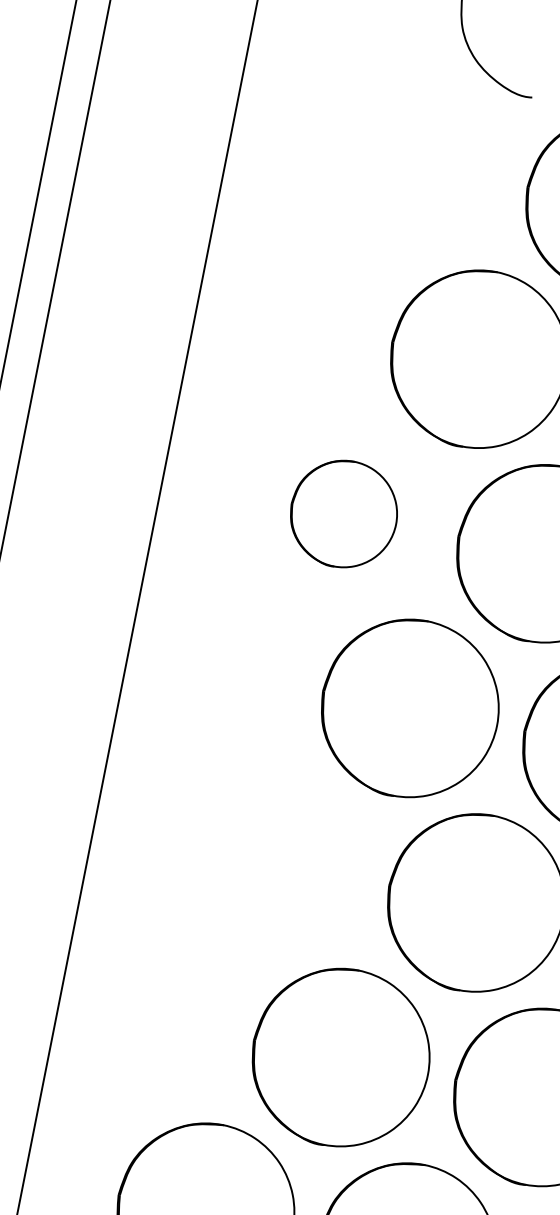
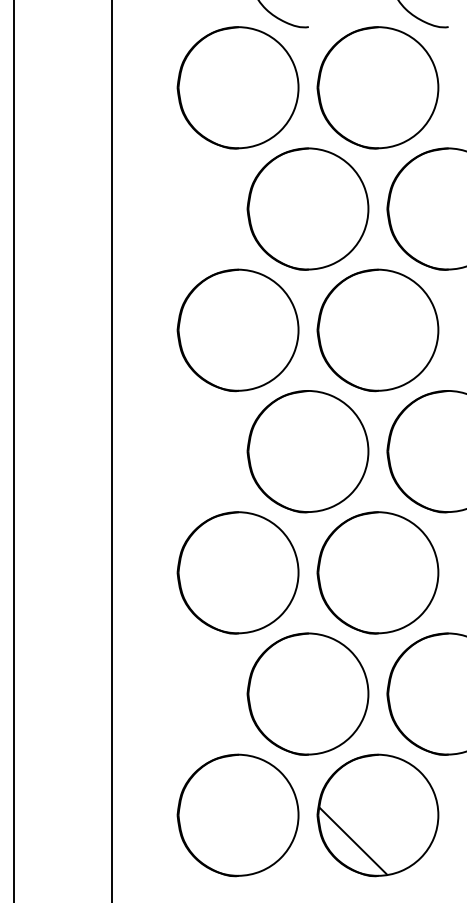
part: (412, 164) -> (237, 87), added
part: (343, 514) -> (237, 330), size x1.67
part: (274, 862) -> (237, 572), added

